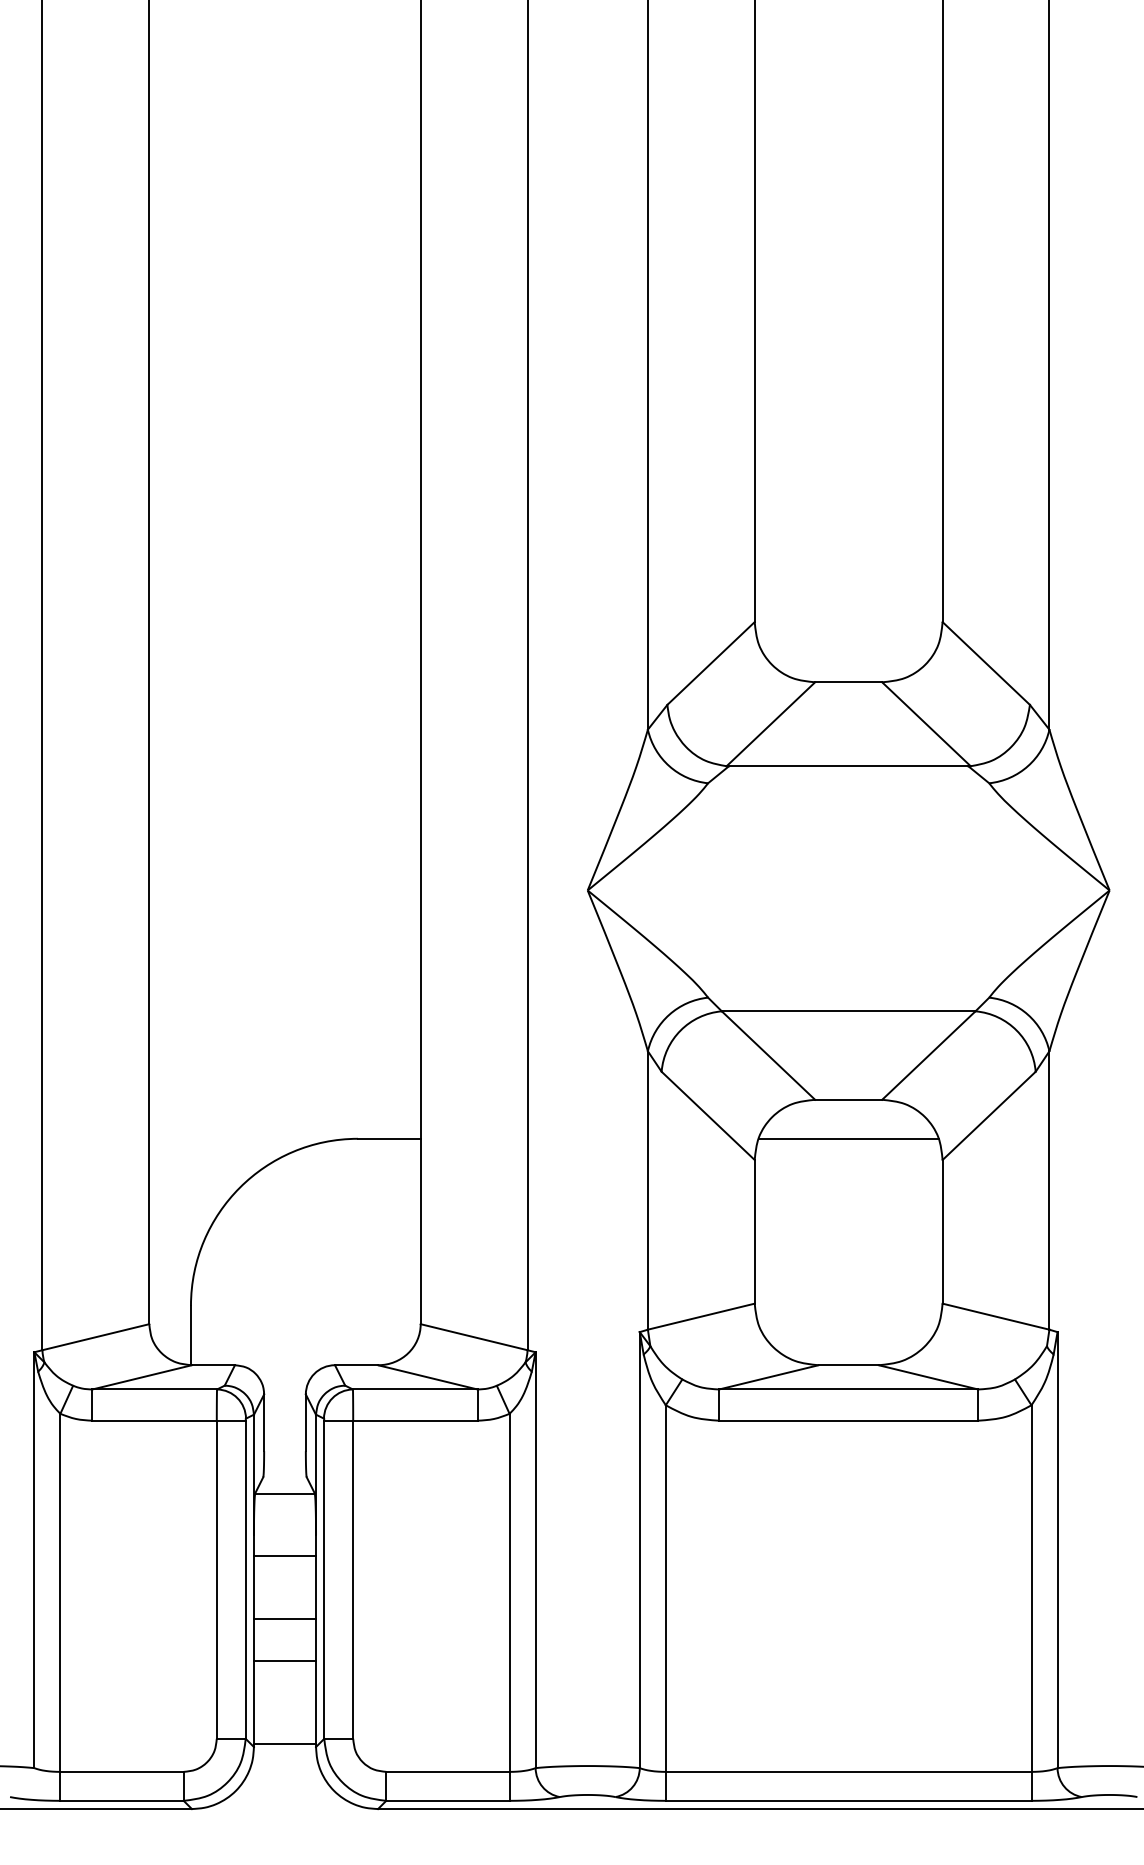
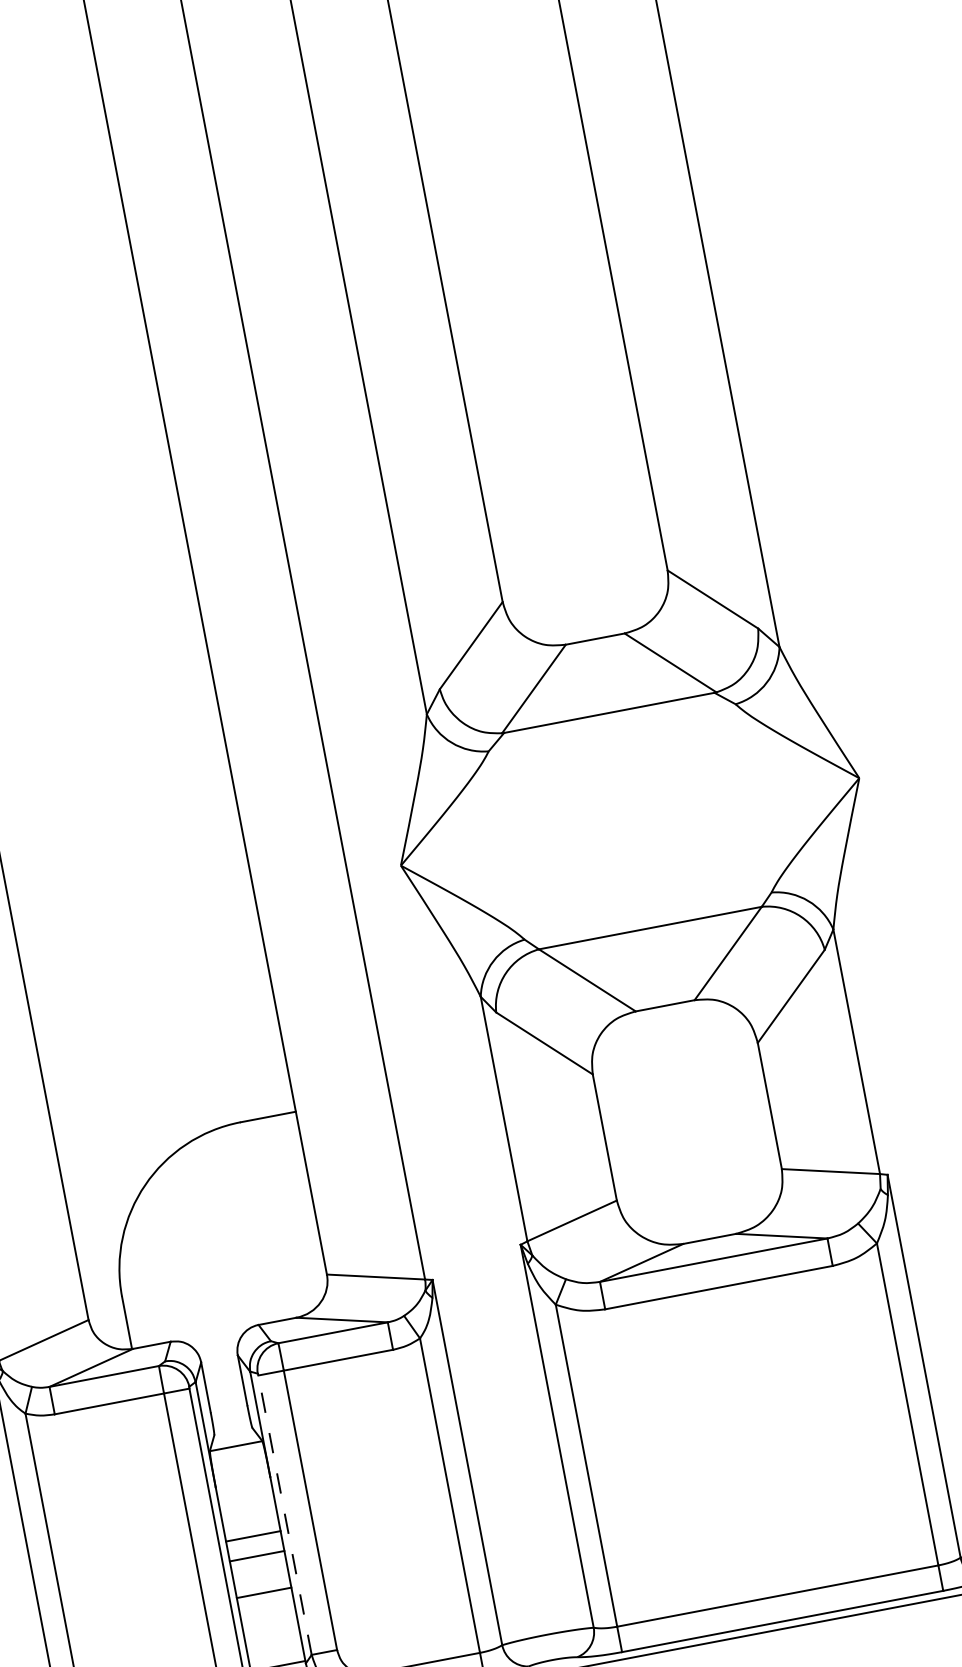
line: (848, 1138) -> (671, 1039), removed
line: (284, 1556) -> (252, 1536), moved
line: (324, 1579) -> (285, 1514), solid -> dashed

